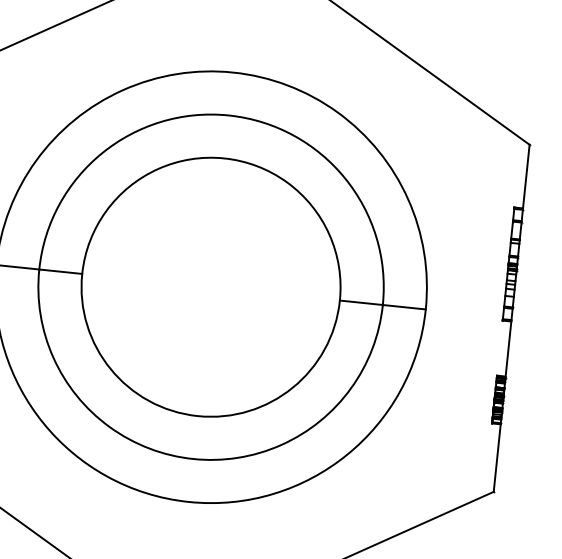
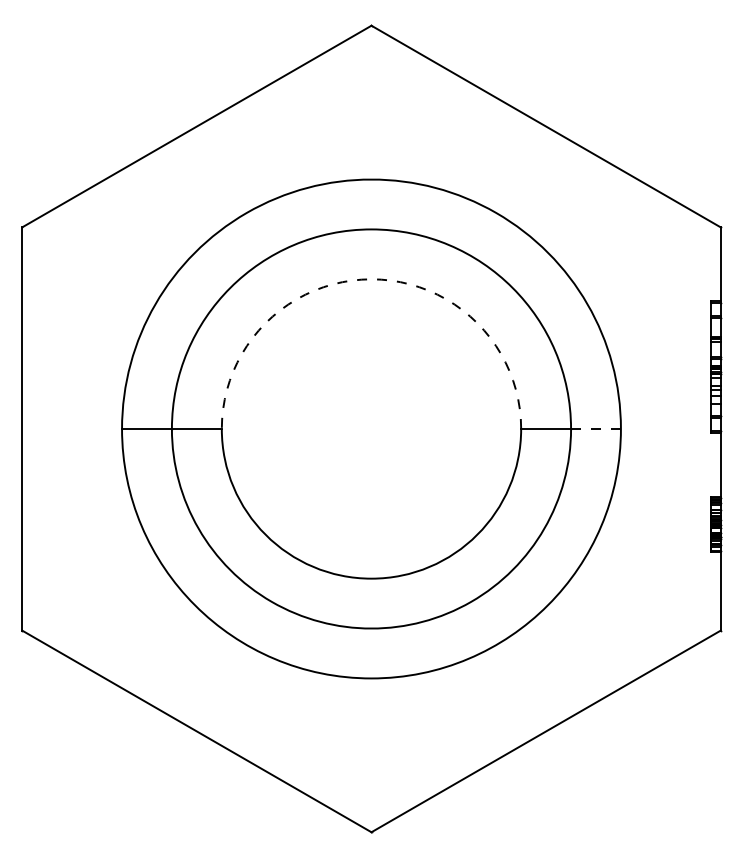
arc: (224, 158) -> (371, 279), solid -> dashed
line: (404, 307) -> (596, 429), solid -> dashed

